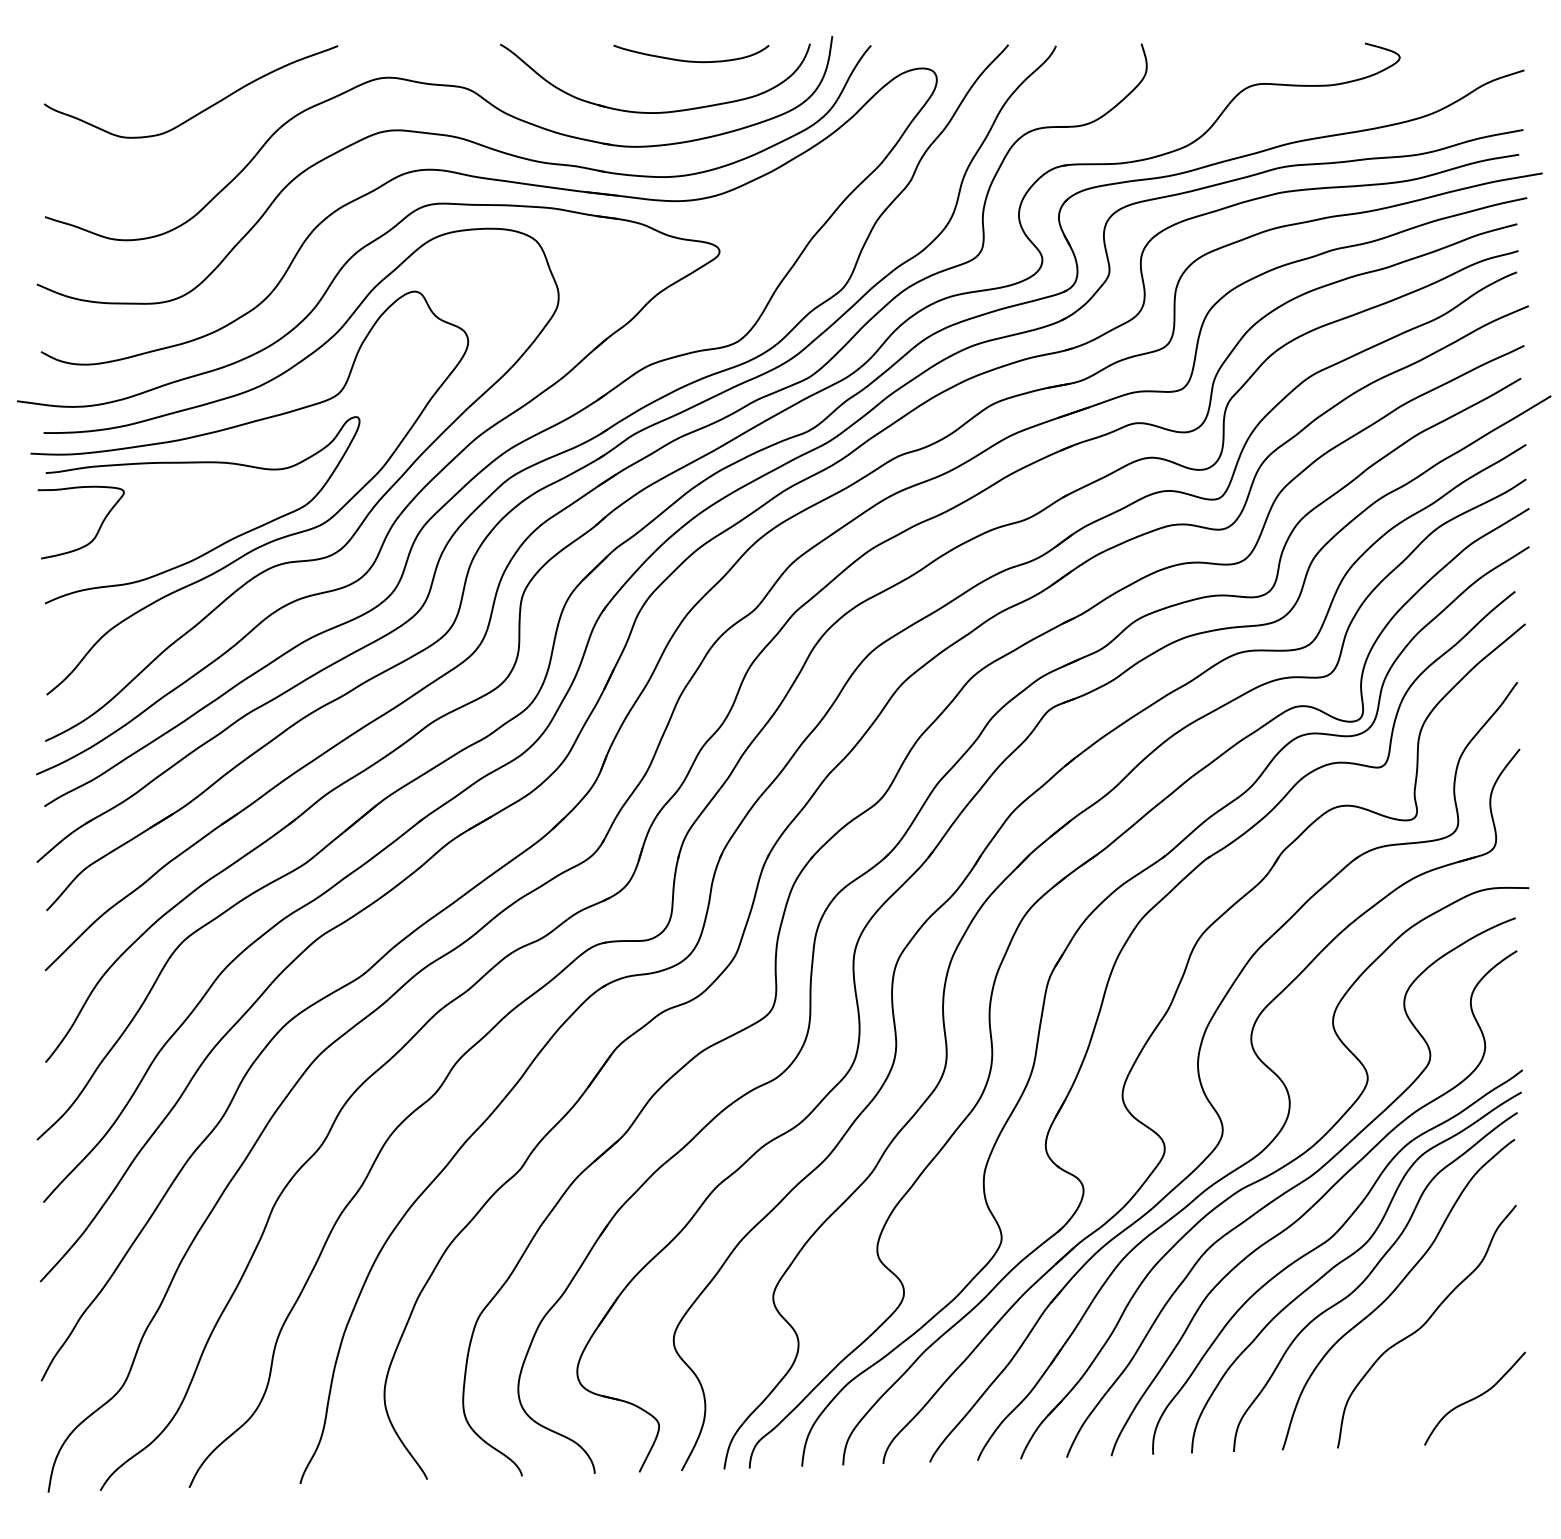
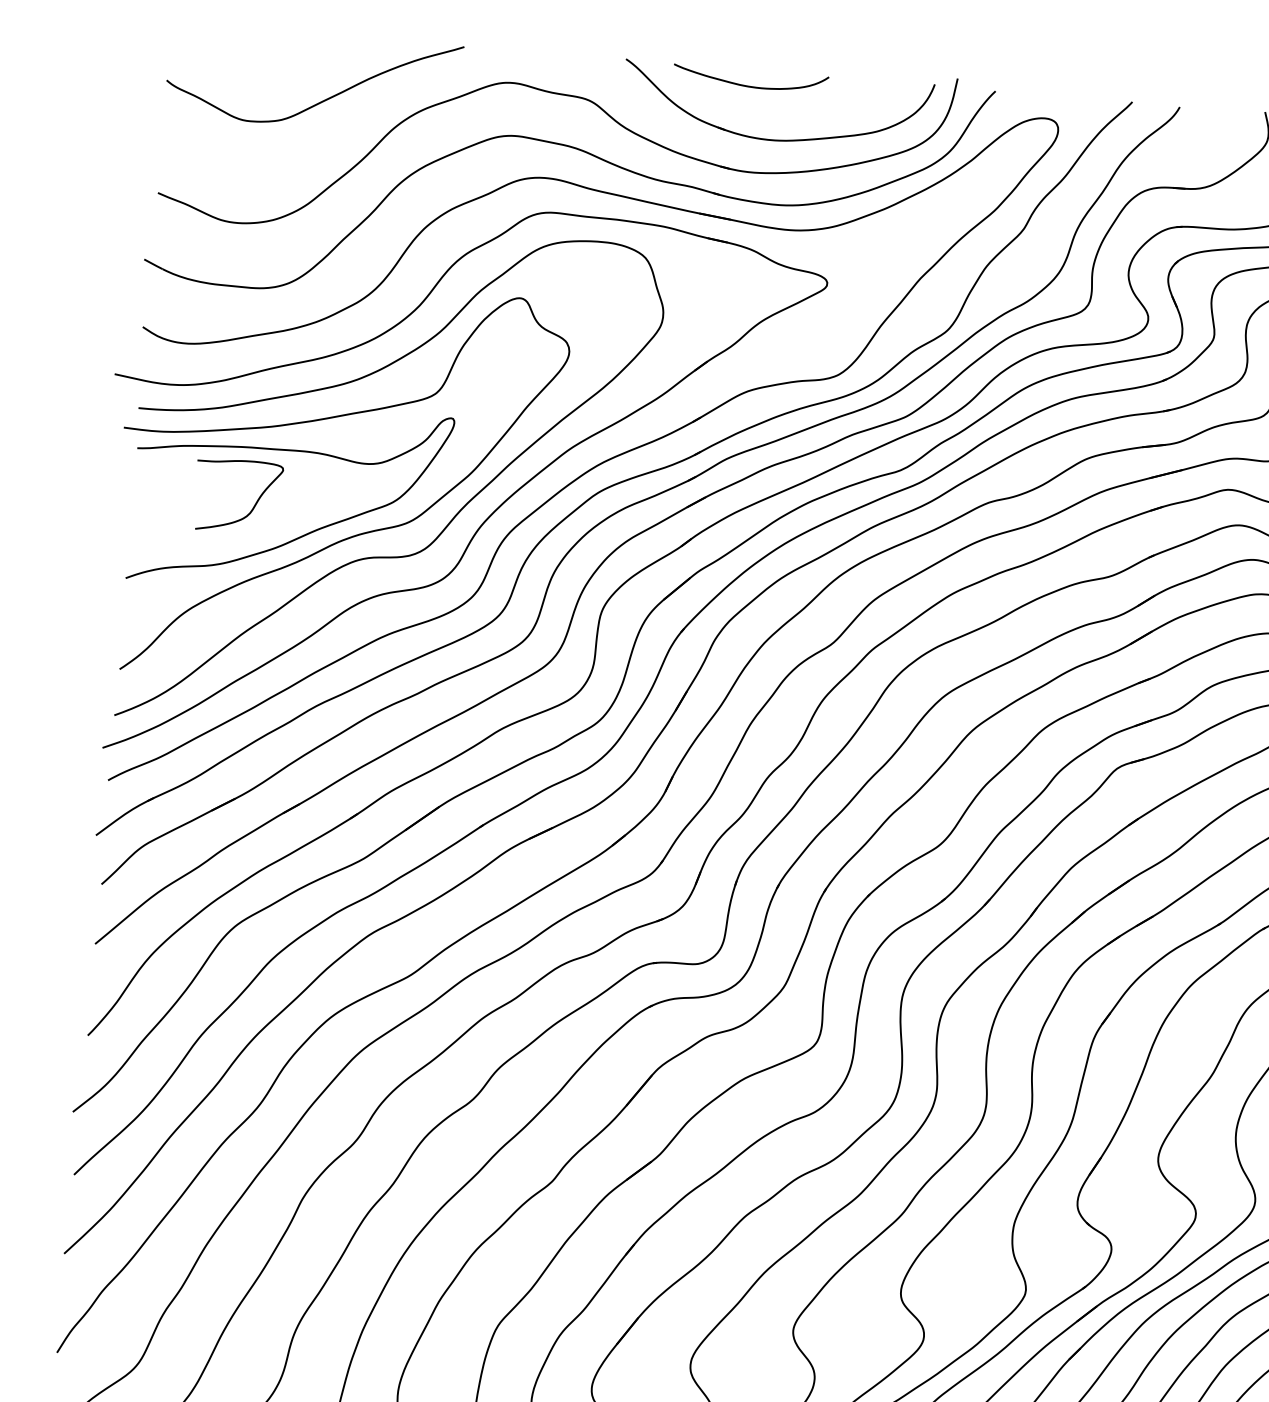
curve: (691, 60) -> (750, 85), moved
curve: (97, 530) -> (253, 505), moved

